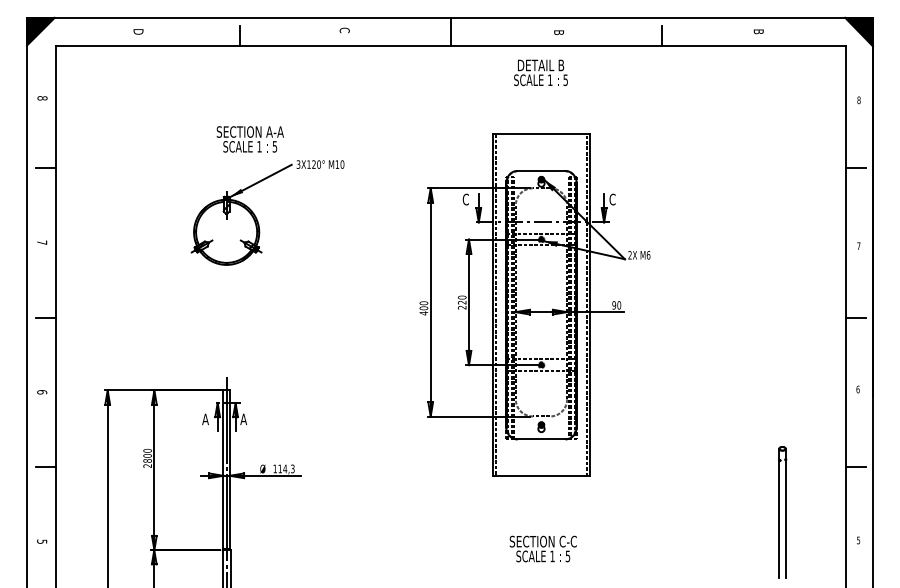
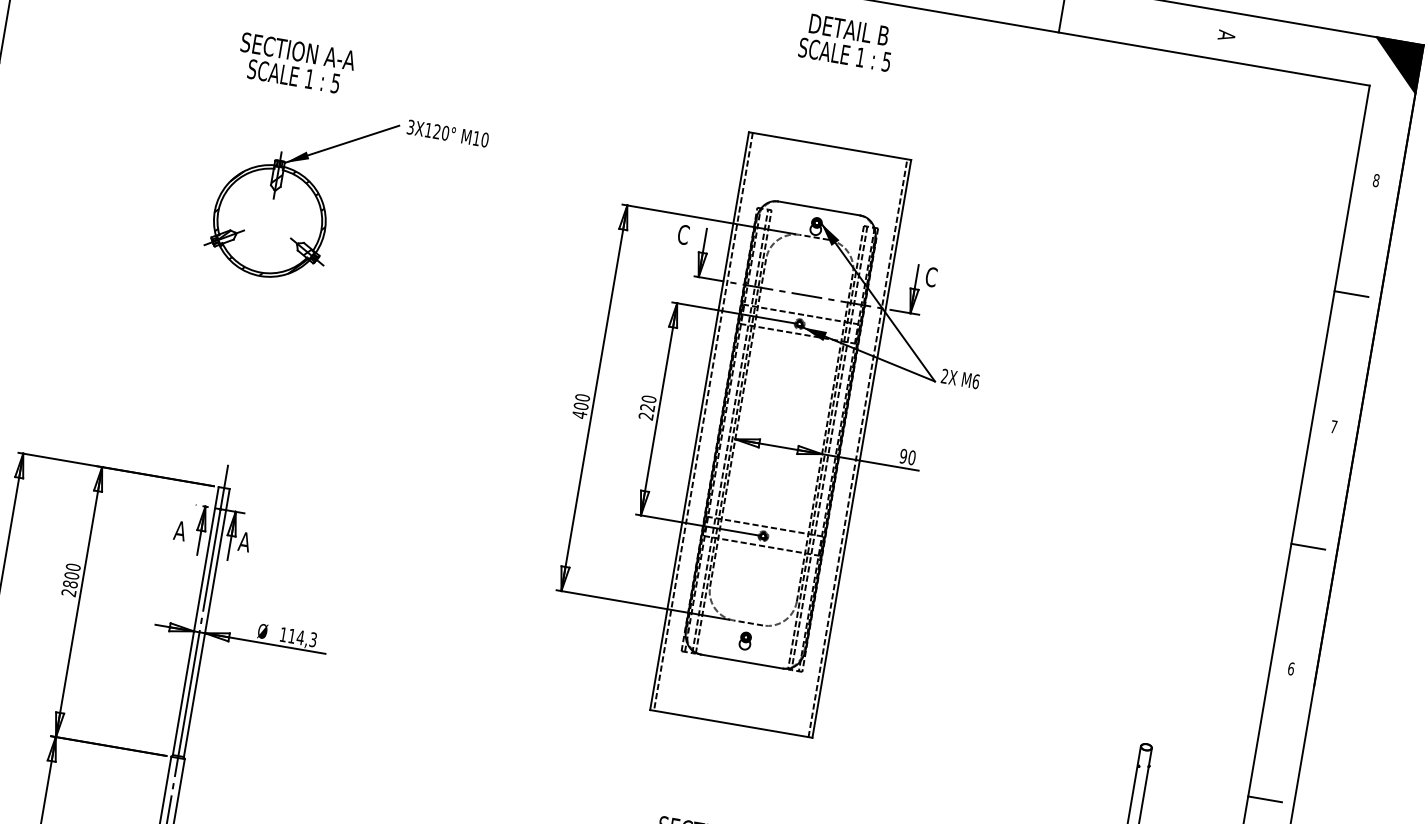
text: (758, 31) -> (1226, 35), B -> A
text: (249, 139) -> (294, 63), moved

